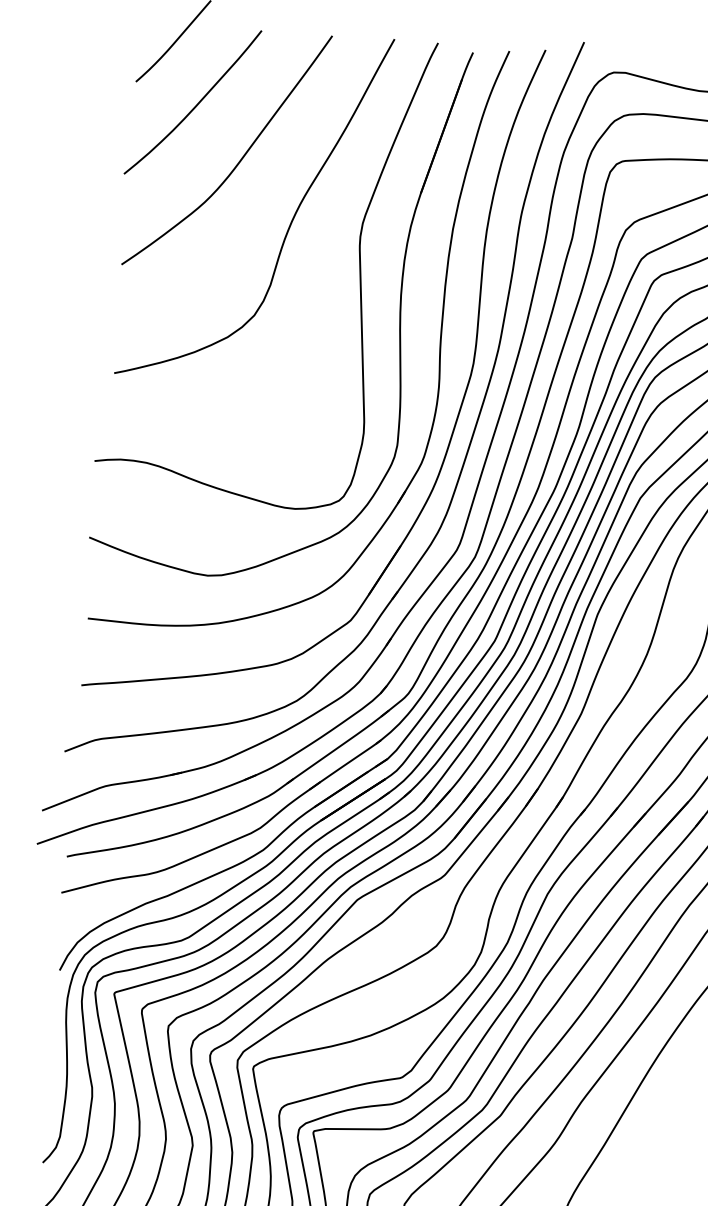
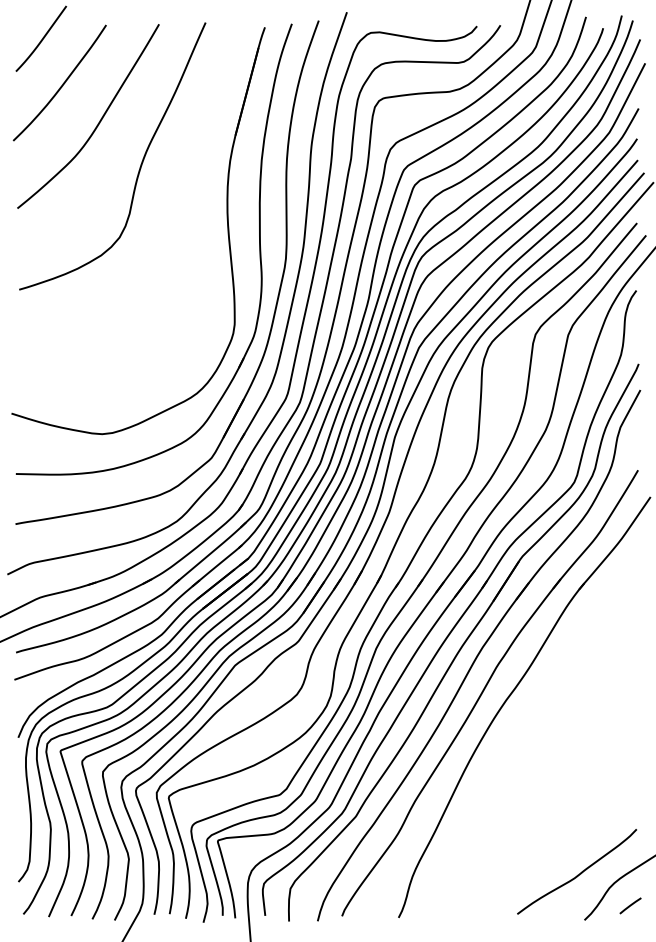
curve: (358, 261) -> (193, 190), removed

